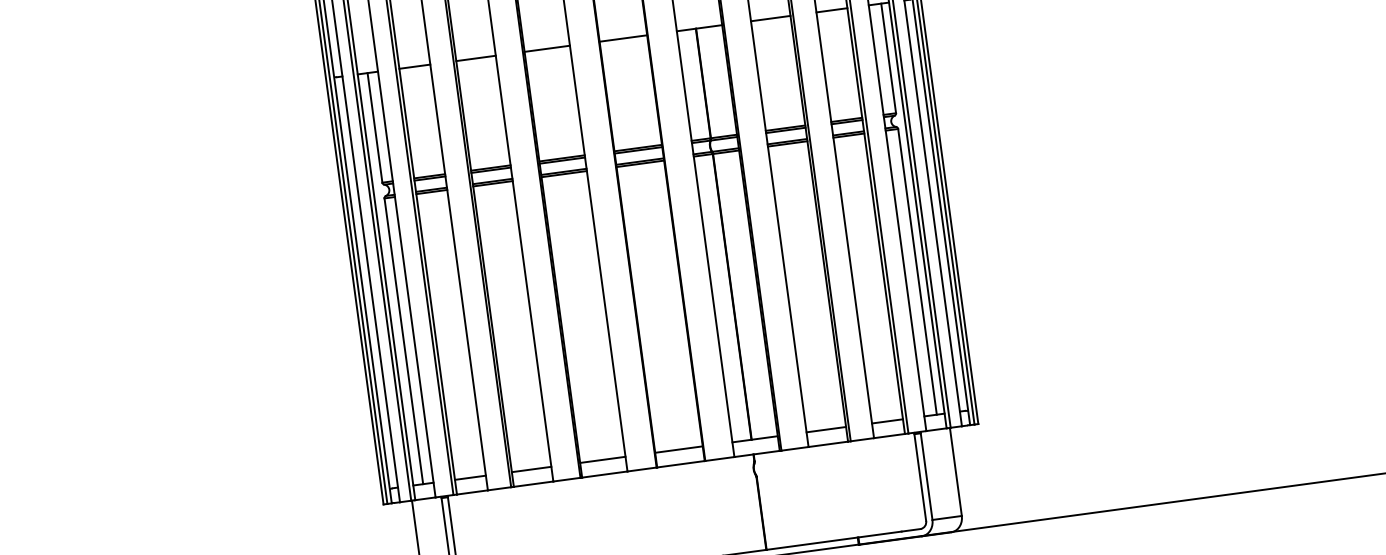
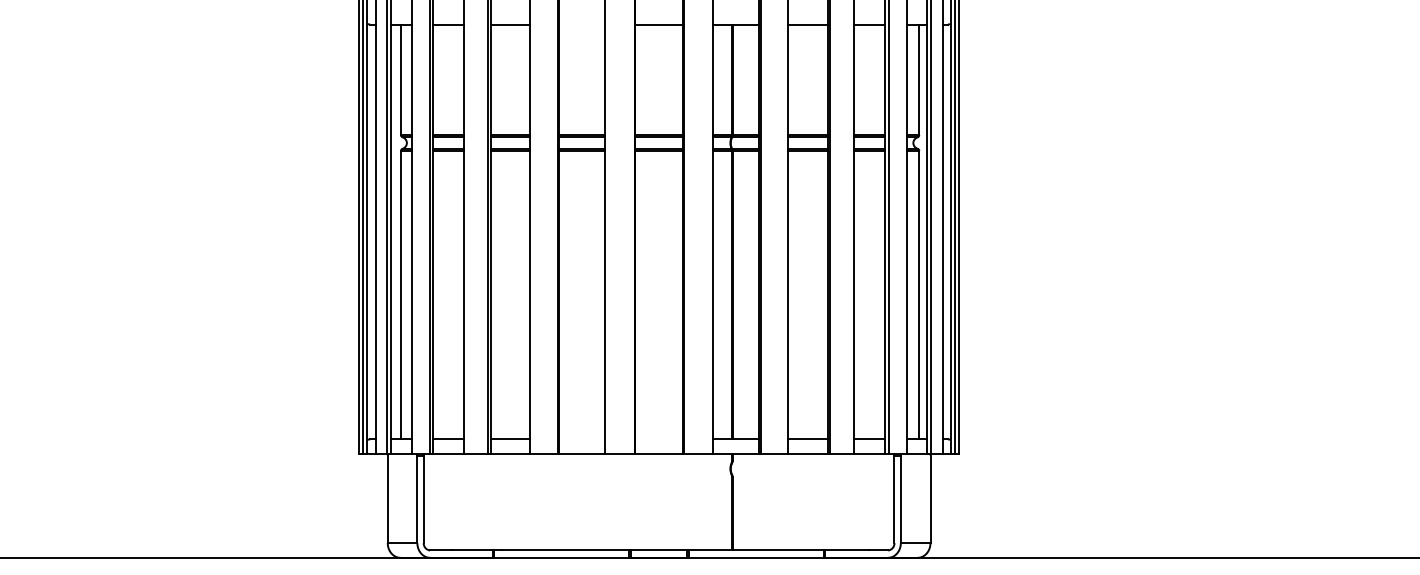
line: (547, 48) -> (582, 24), removed
line: (679, 449) -> (659, 439), removed
line: (603, 460) -> (582, 439), removed

